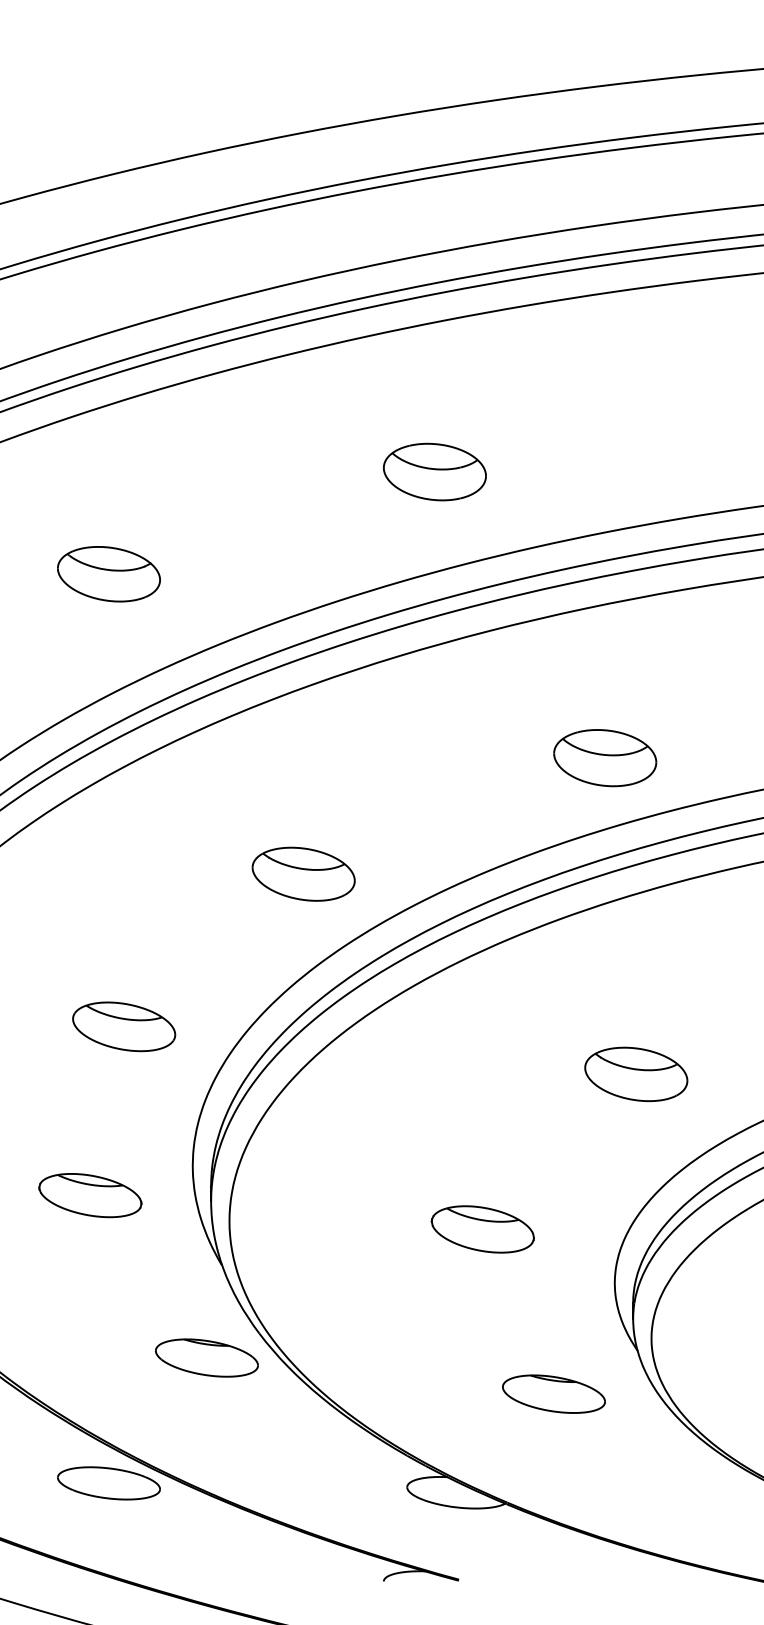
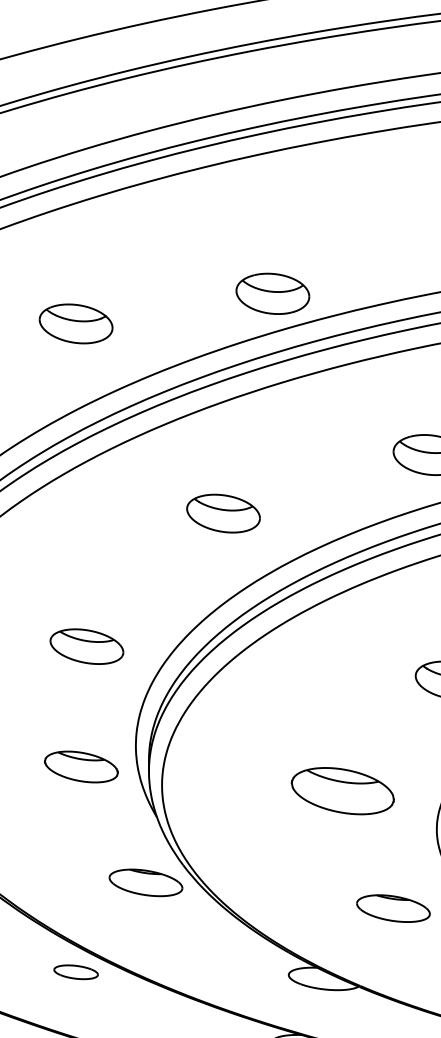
part: (434, 471) -> (272, 293), moved
part: (303, 873) -> (223, 513), moved
part: (90, 1195) -> (81, 766), moved
part: (482, 1229) -> (342, 791), size x1.4
part: (108, 1483) -> (75, 972), size x0.6

